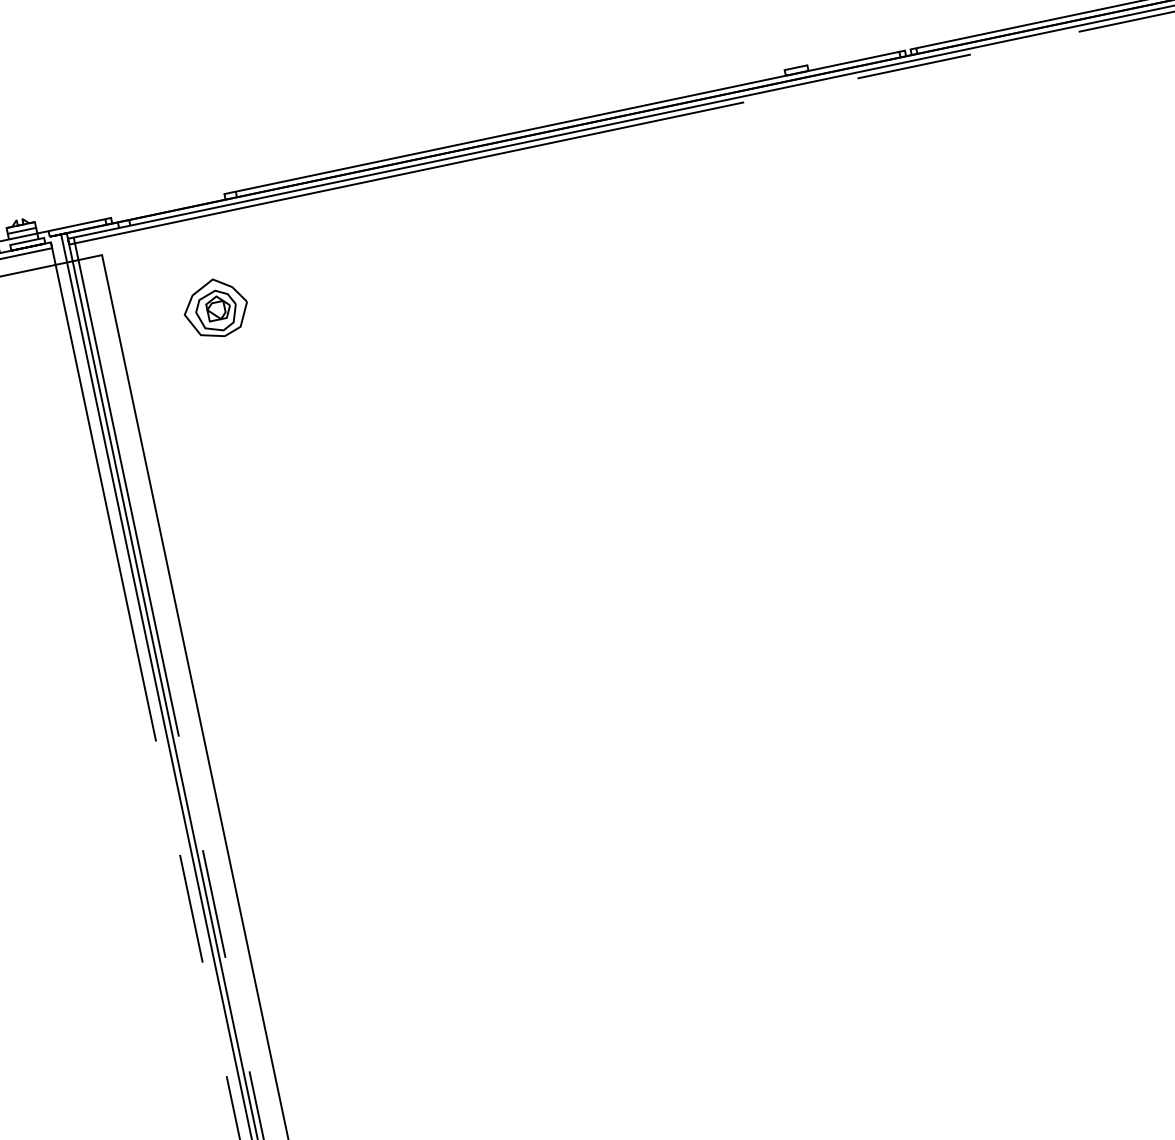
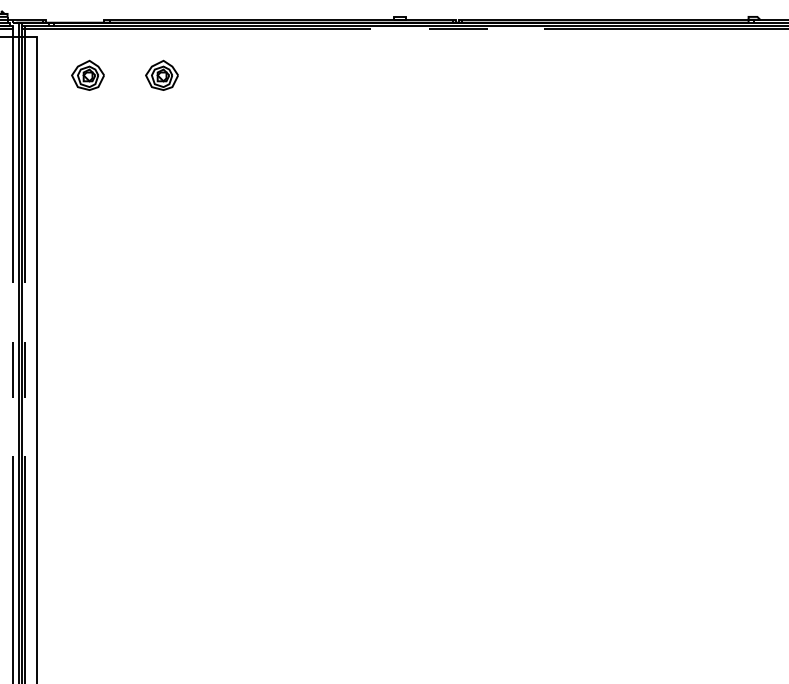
part: (357, 276) -> (161, 74), added

